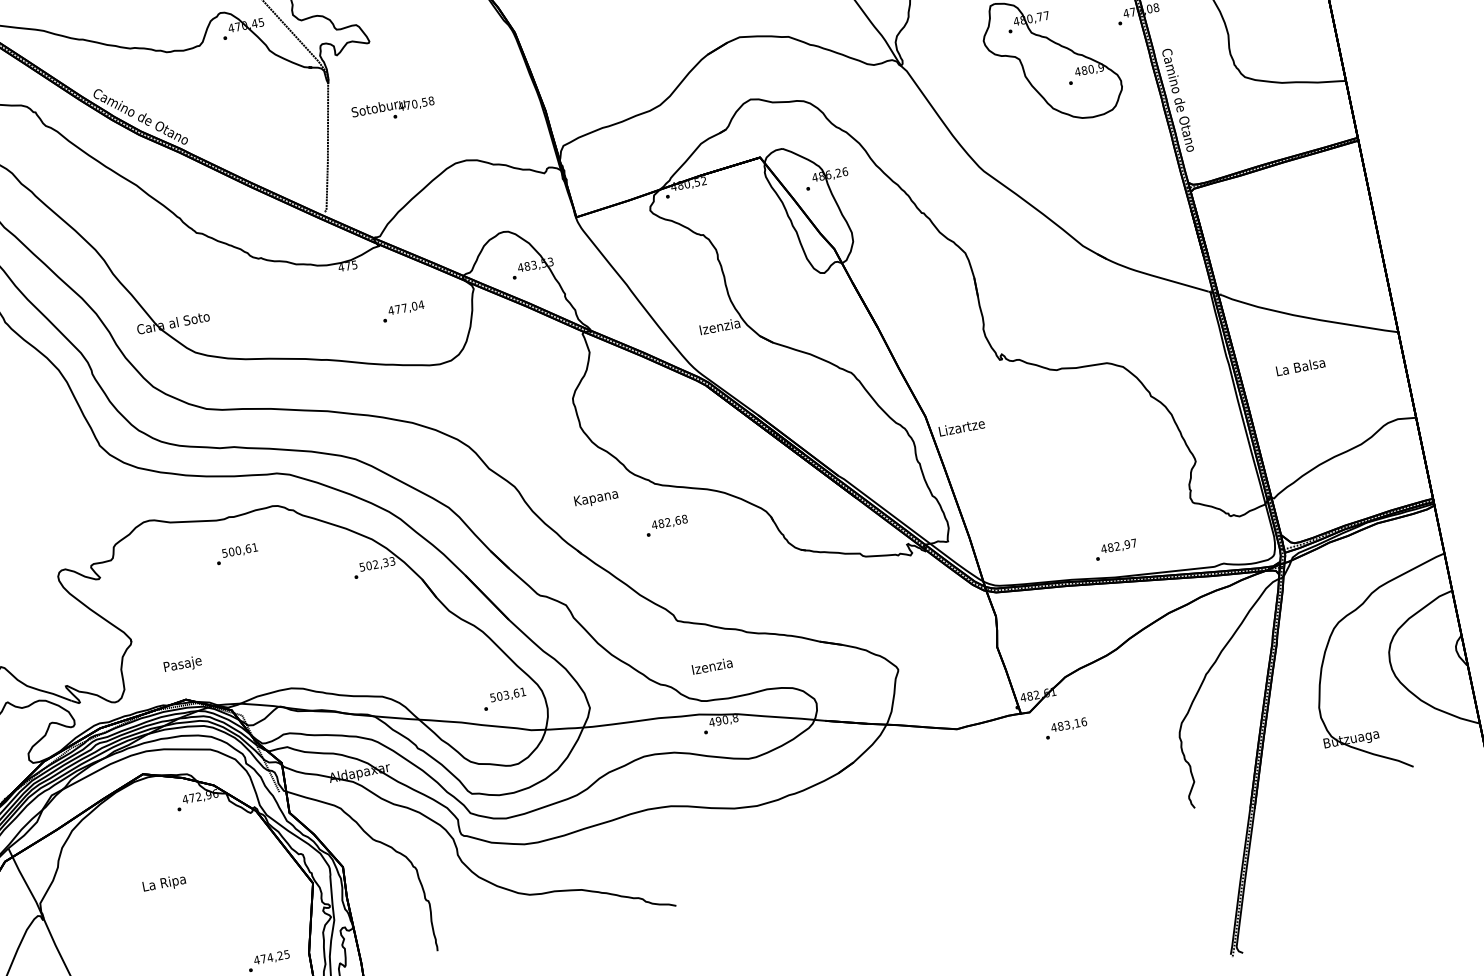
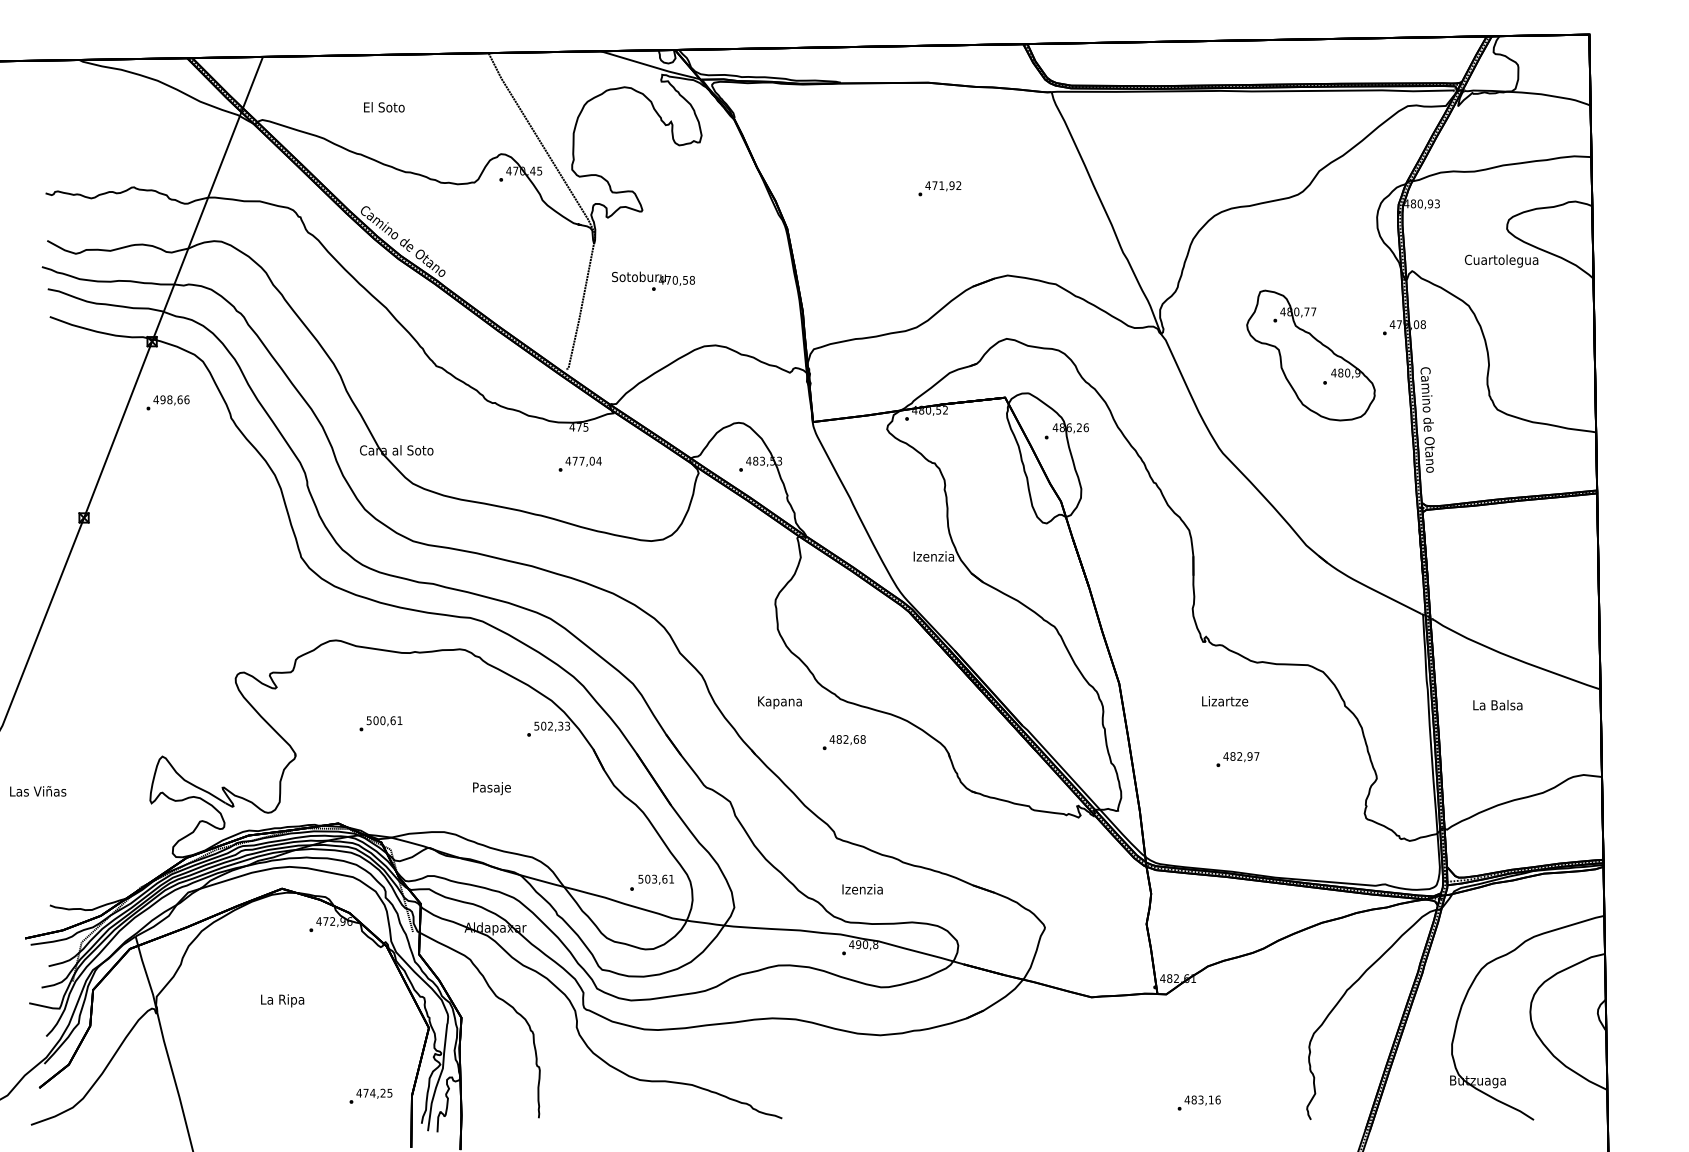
text: (402, 310) -> (579, 463), moved
text: (962, 427) -> (1225, 701), moved
text: (1115, 549) -> (1237, 759), moved
text: (236, 553) -> (380, 723), moved
text: (182, 664) -> (491, 788), moved
text: (1065, 728) -> (1198, 1102), moved

